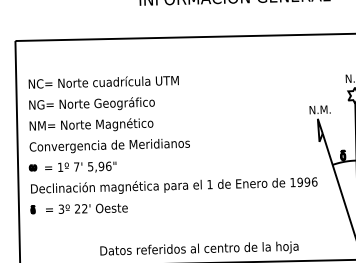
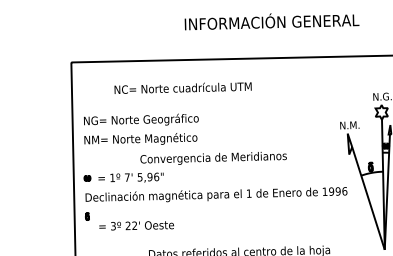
text: (103, 81) -> (182, 87), moved
text: (109, 146) -> (213, 158), moved
text: (86, 208) -> (136, 225), moved

